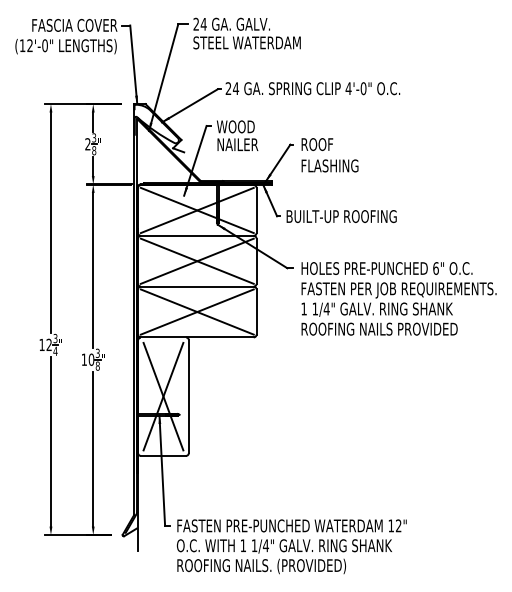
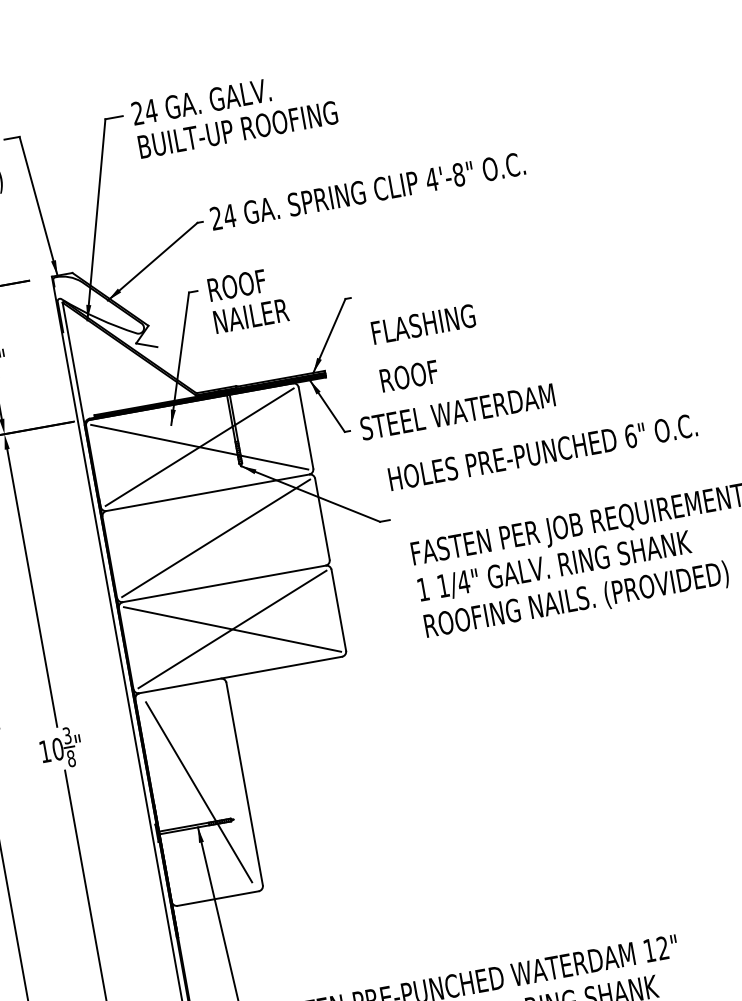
text: (248, 42) -> (237, 129), STEEL WATERDAM -> BUILT-UP ROOFING
text: (363, 88) -> (458, 174), 4'-0" -> 4'-8"
text: (235, 126) -> (241, 284), WOOD -> ROOF
text: (317, 144) -> (409, 376), moved
text: (341, 216) -> (460, 411), BUILT-UP ROOFING -> STEEL WATERDAM
line: (196, 260) -> (214, 537), removed
text: (386, 268) -> (541, 452), moved
text: (432, 329) -> (660, 584), ROOFING NAILS PROVIDED -> ROOFING NAILS. (PROVIDED)
line: (163, 396) -> (199, 791), removed

